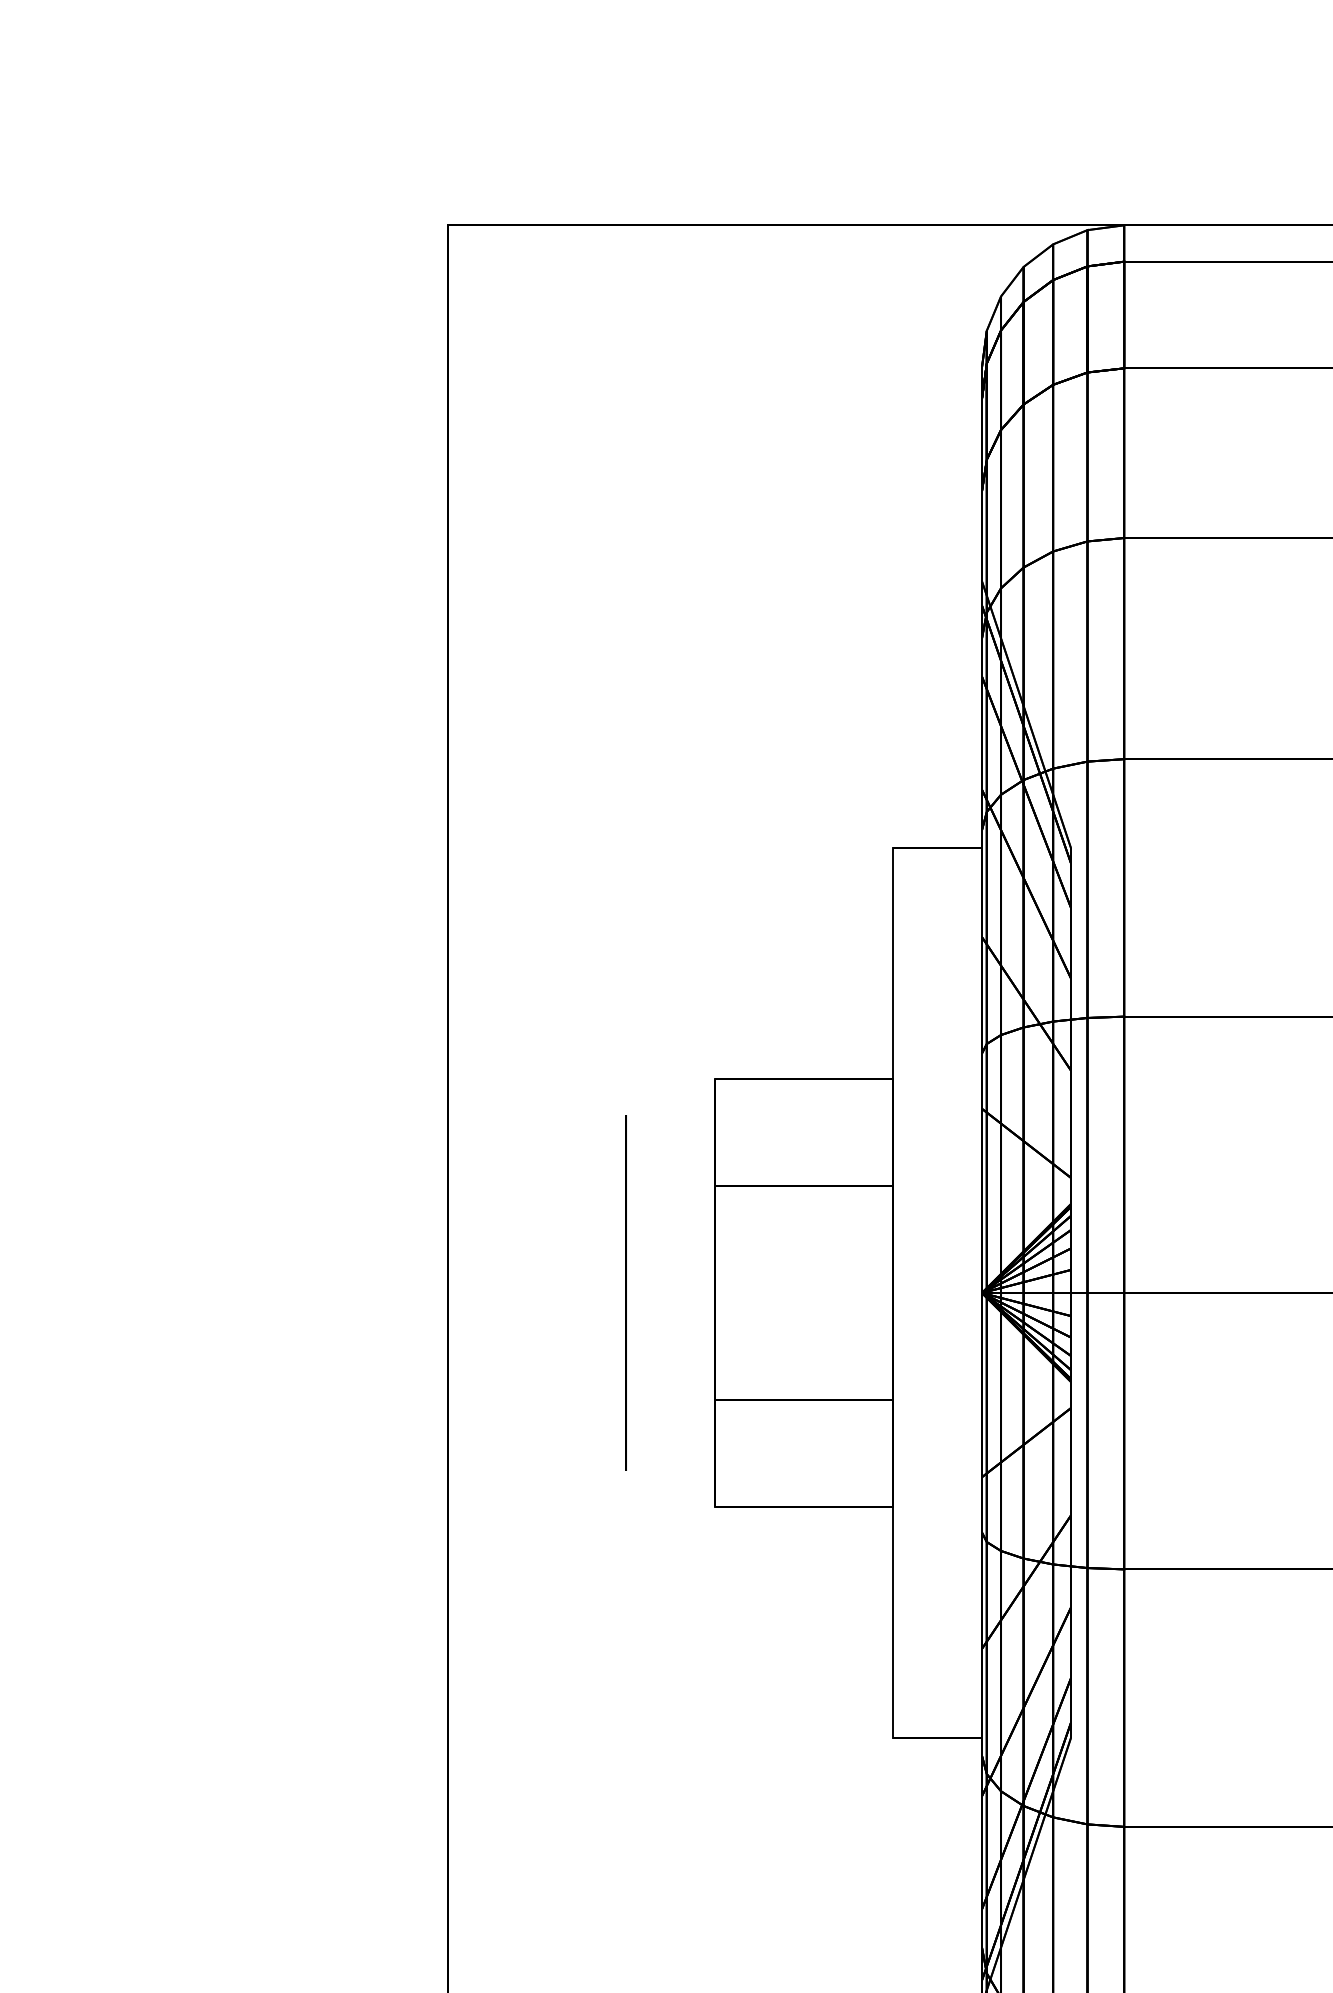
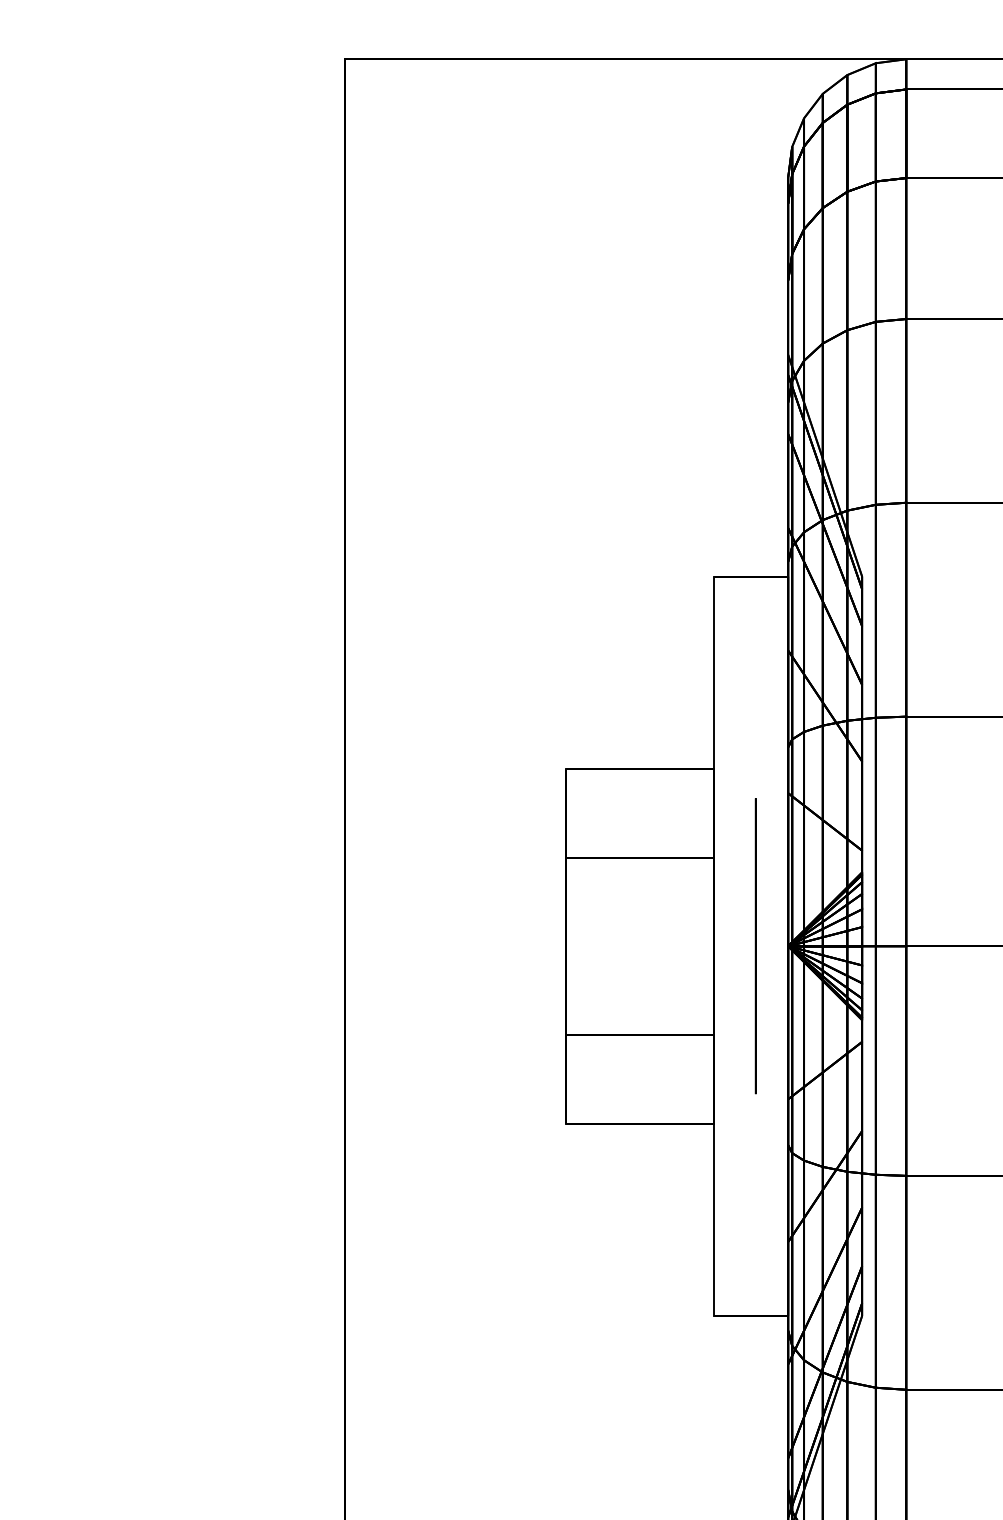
circle: (625, 1292) -> (755, 945), moved

